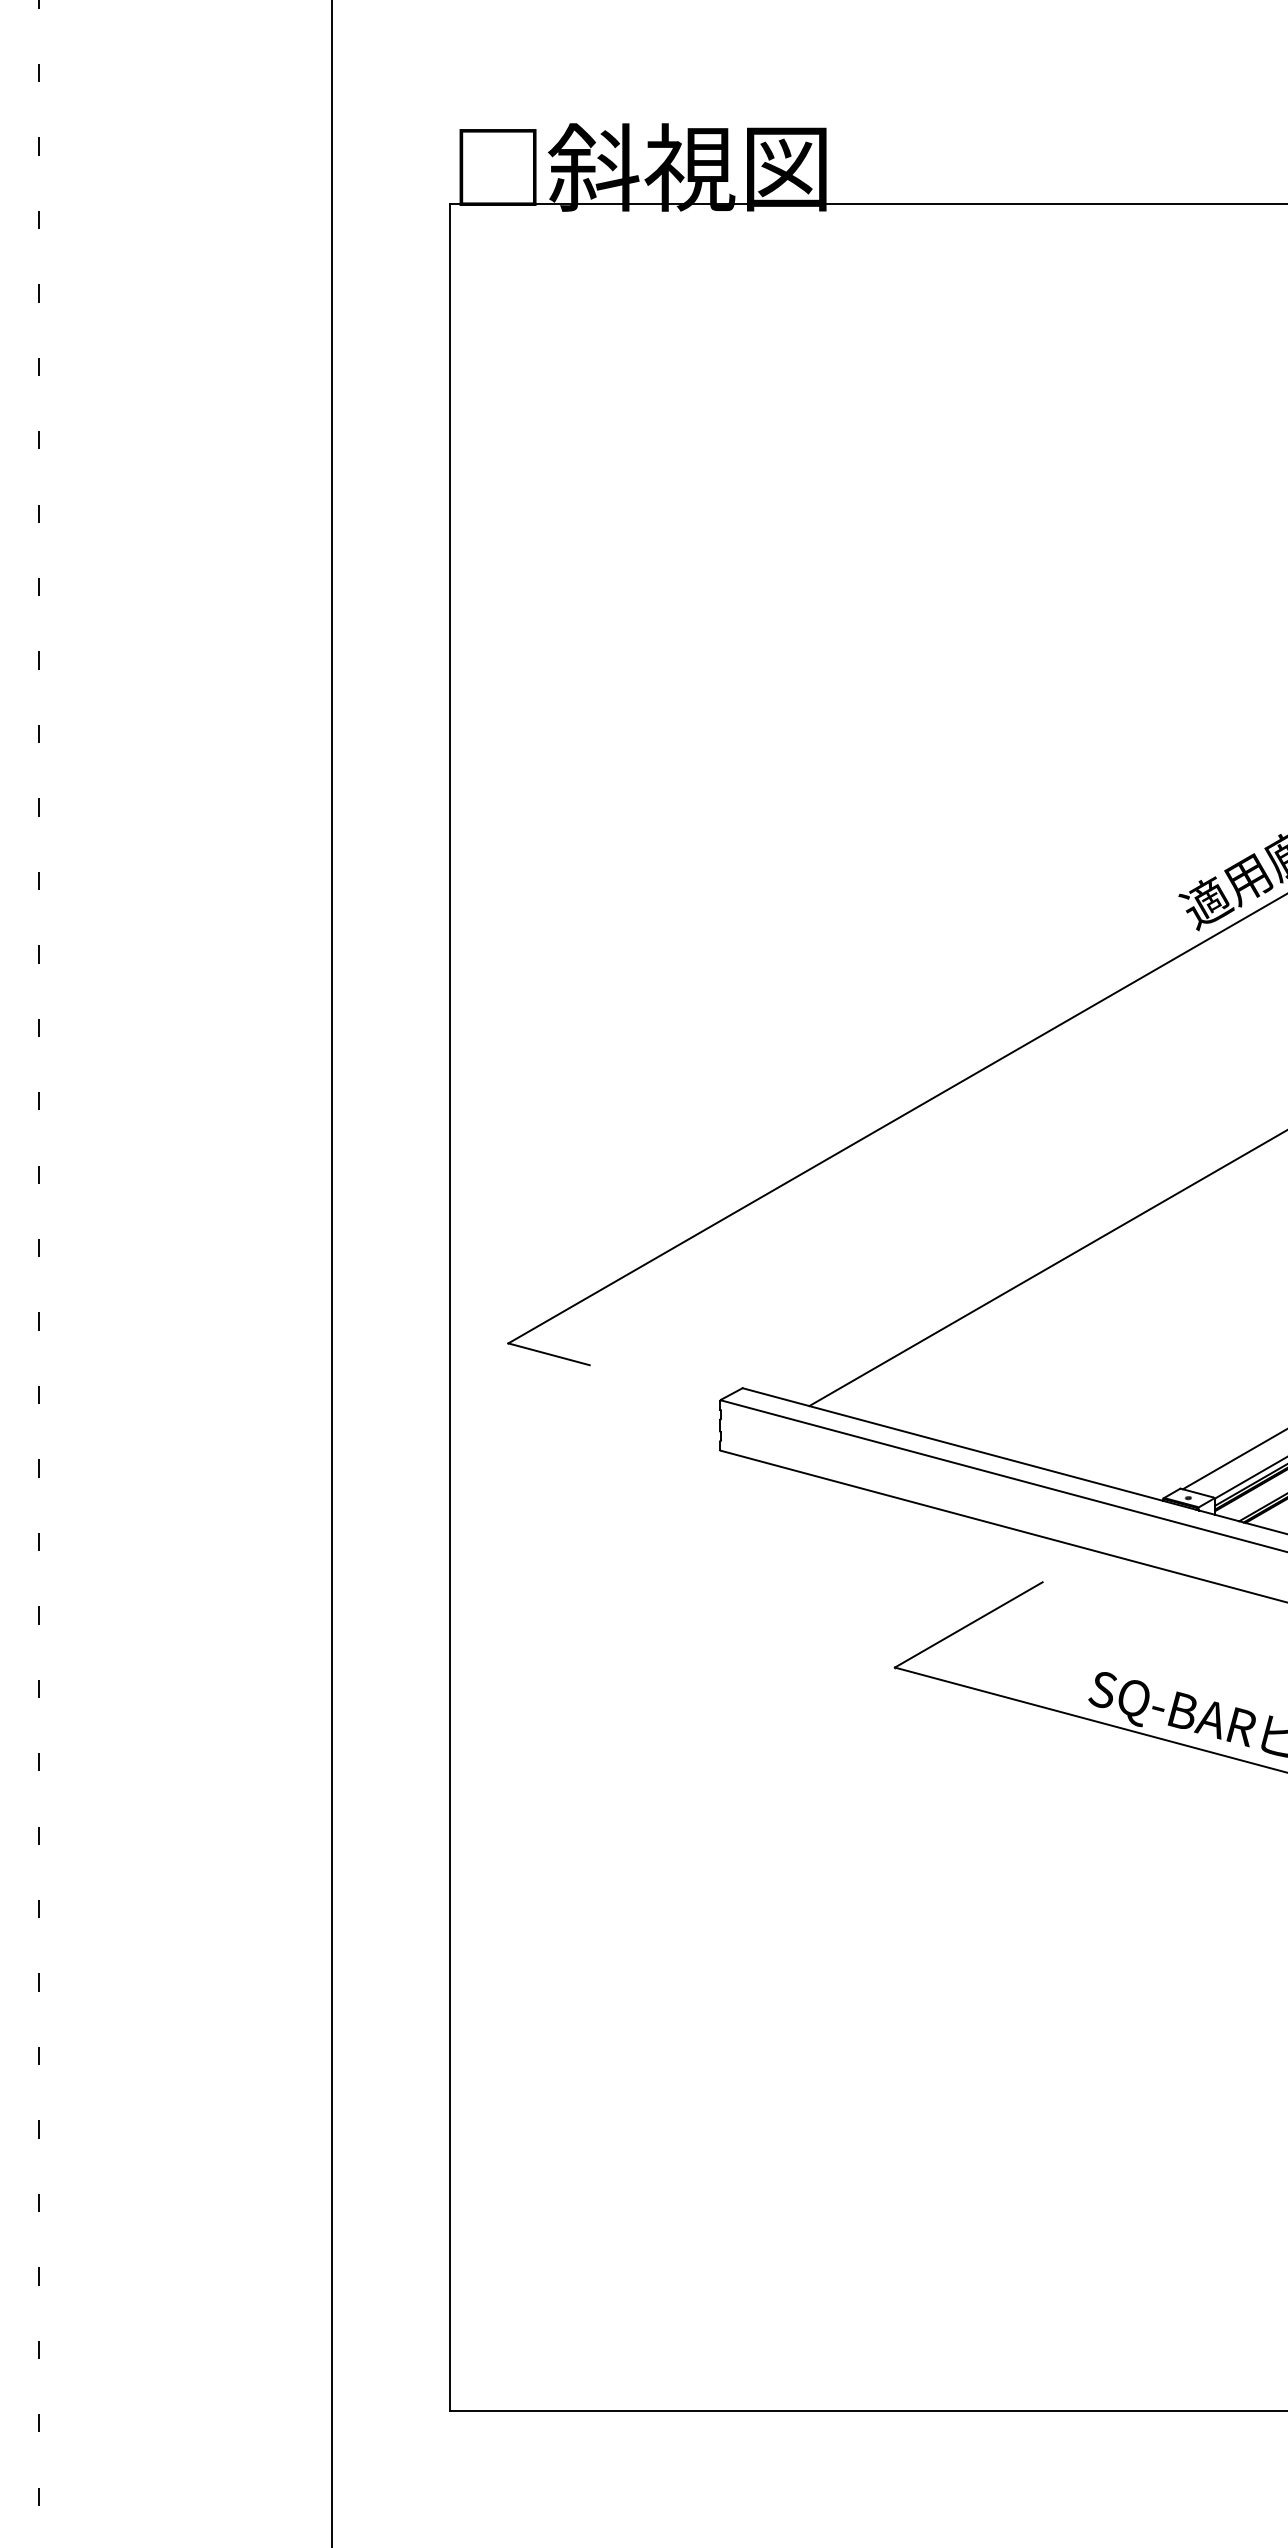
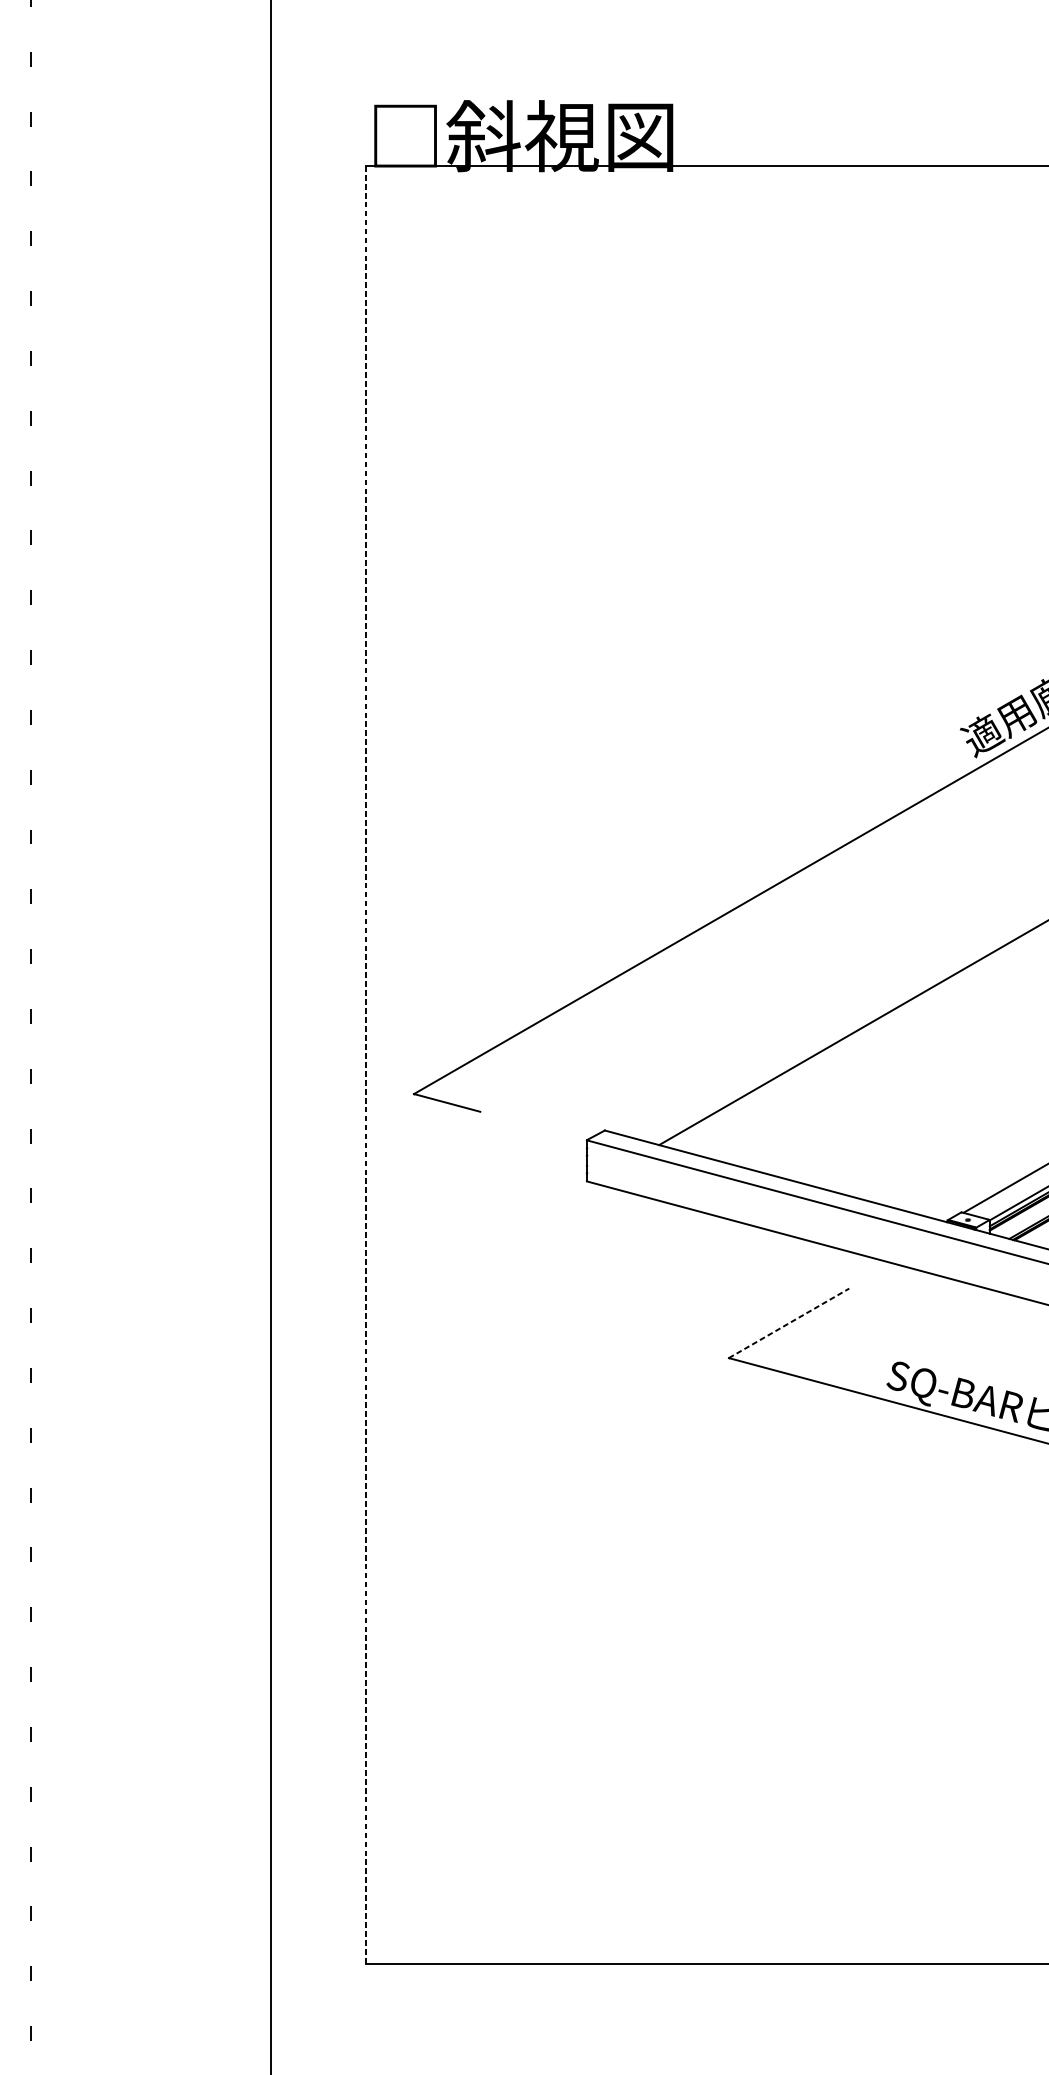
line: (449, 1307) -> (366, 1064), solid -> dashed
line: (969, 1624) -> (789, 1323), solid -> dashed

